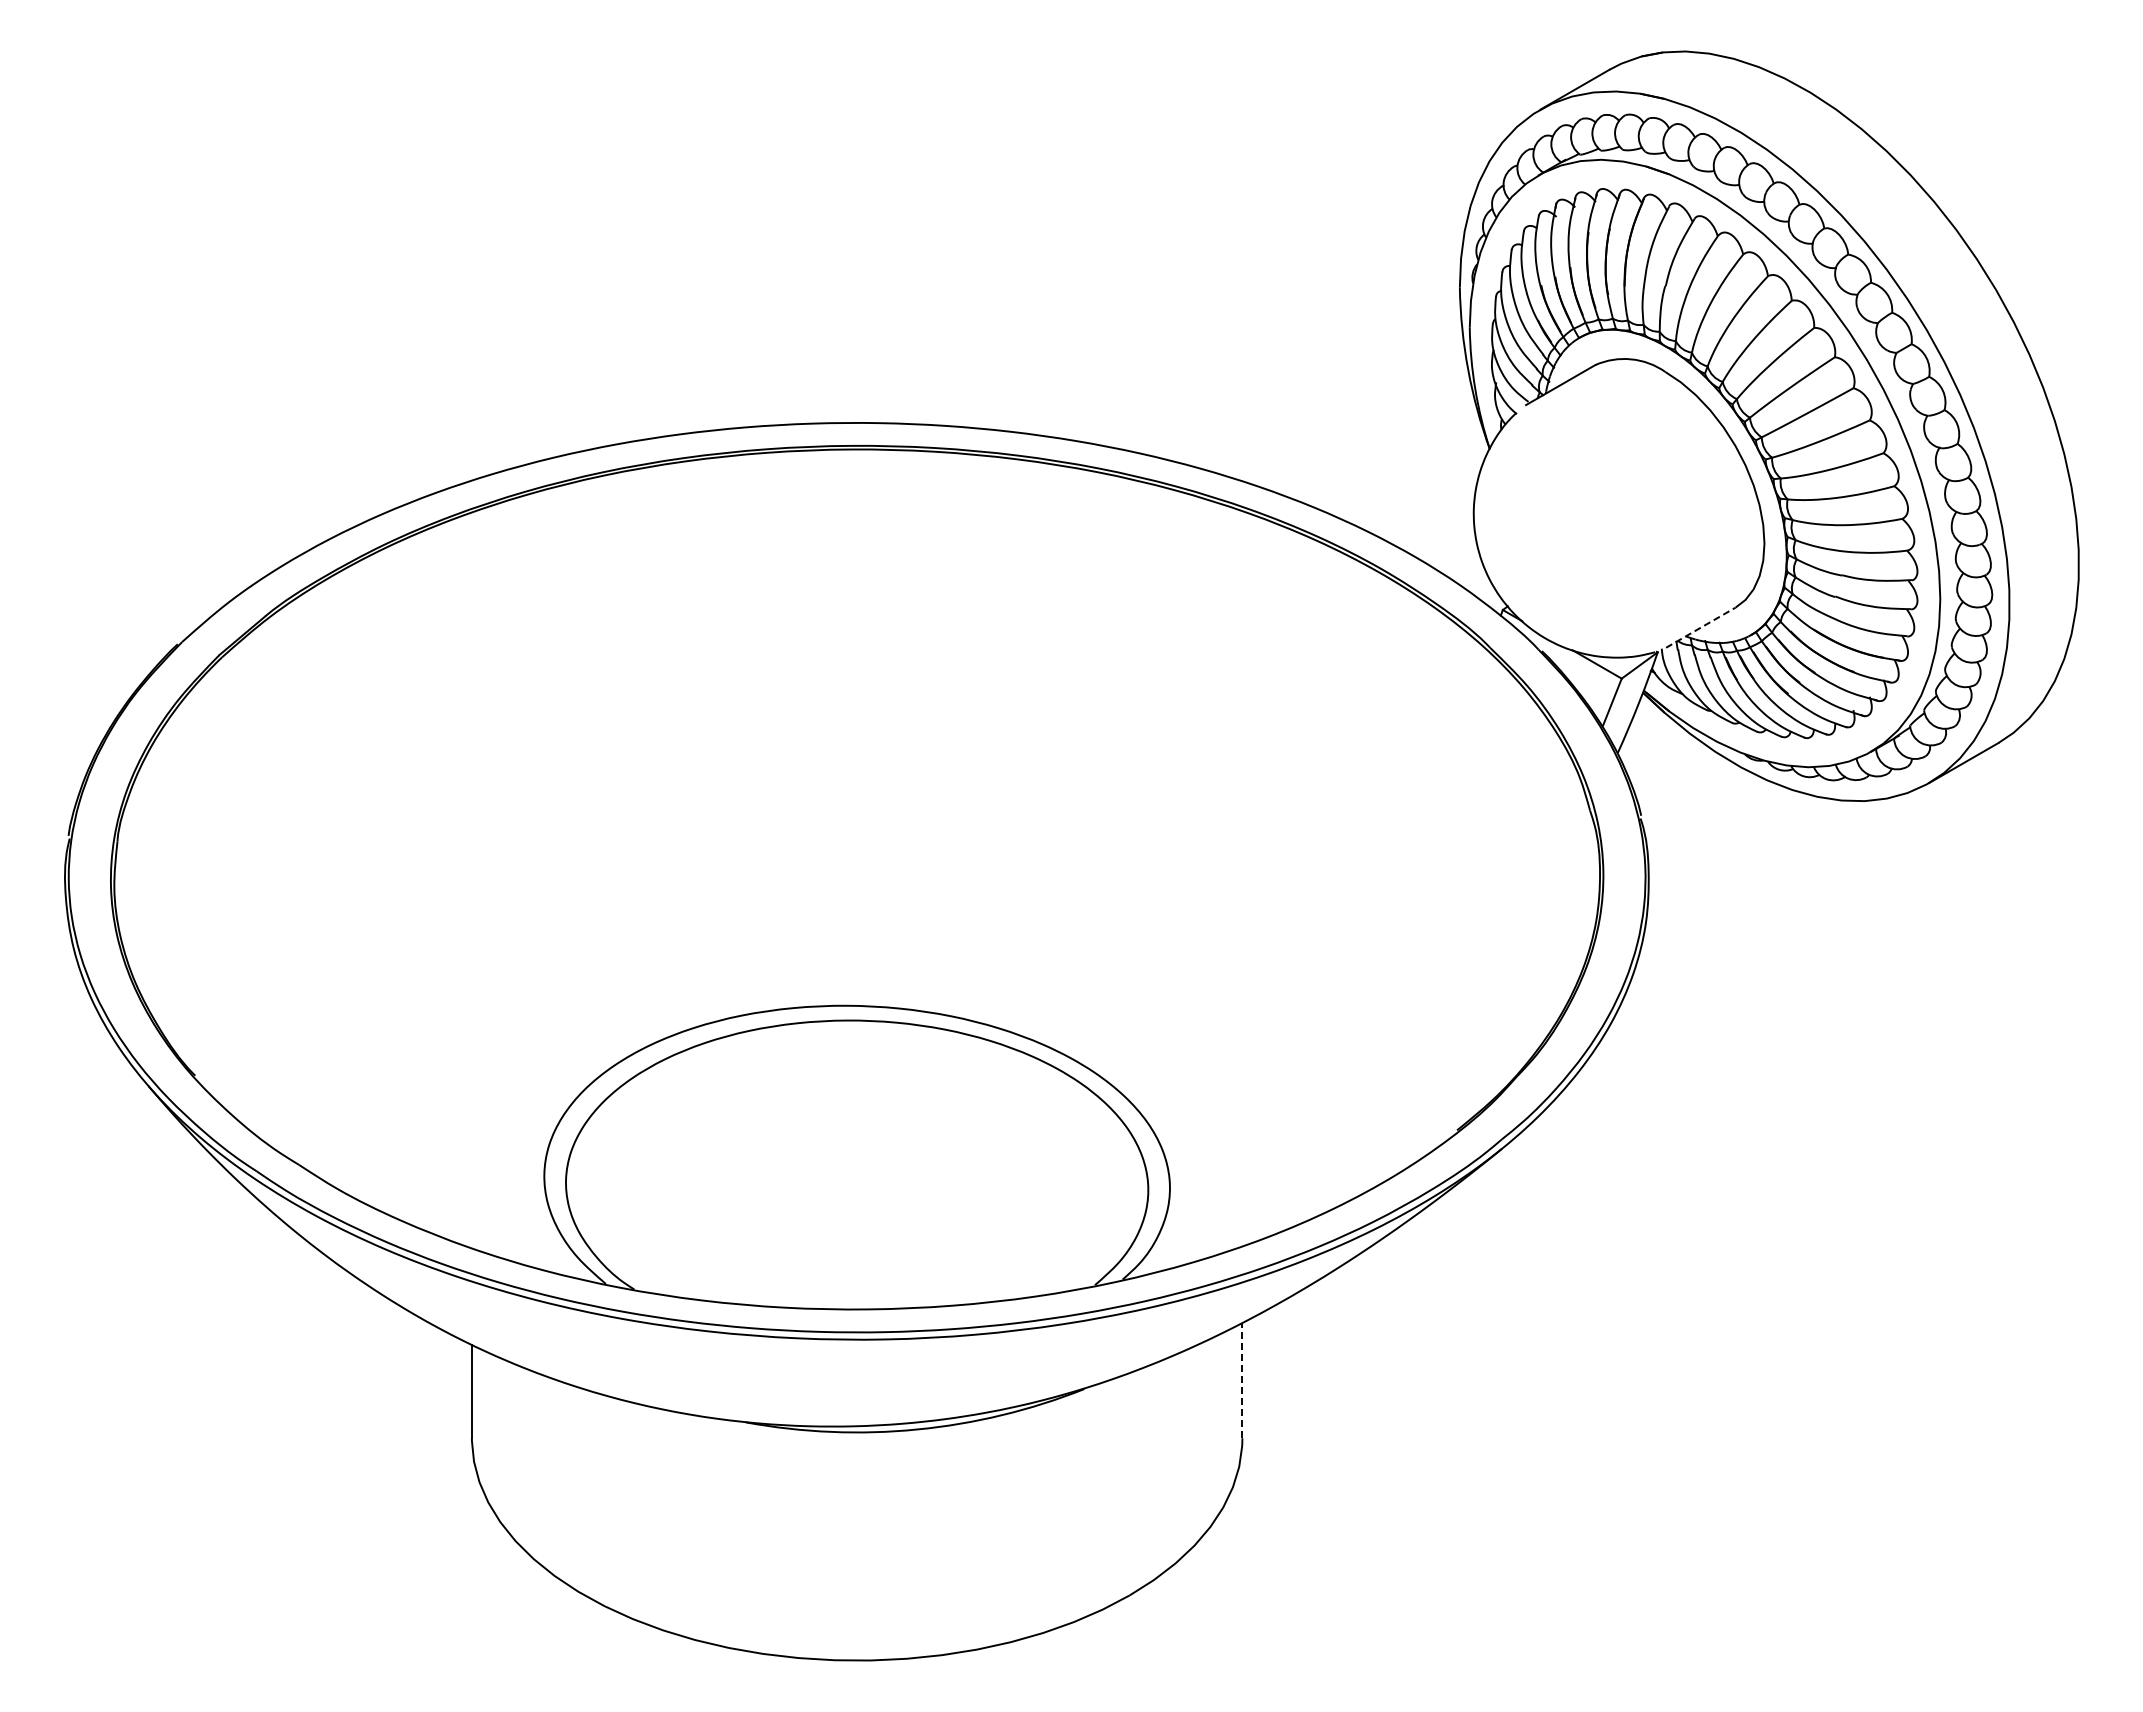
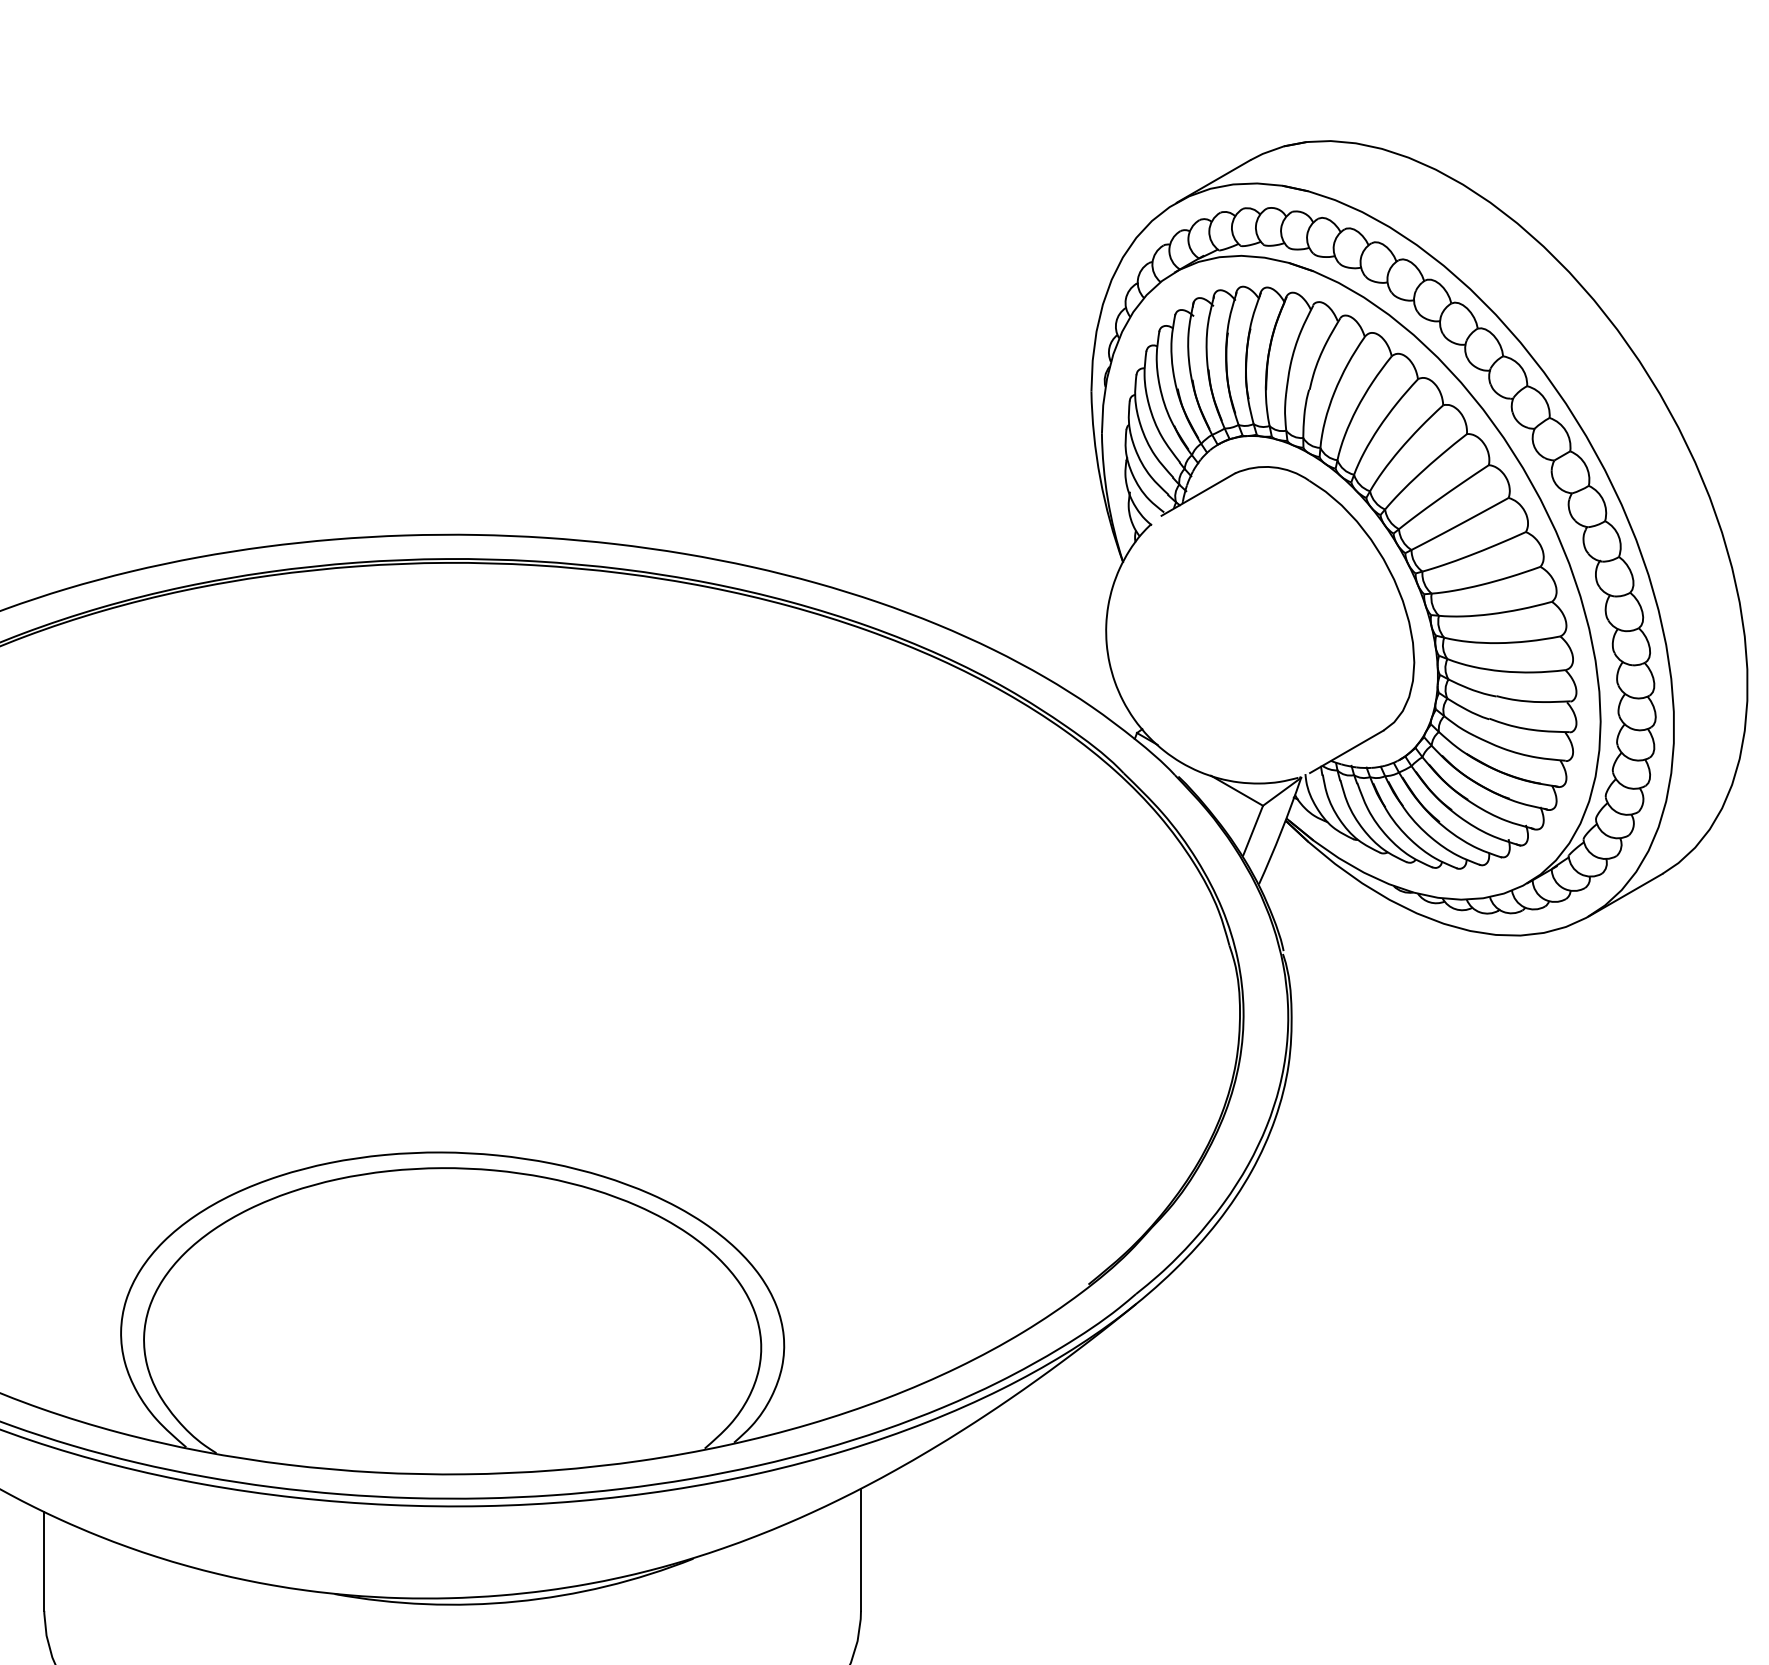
line: (1701, 627) -> (1347, 751), dashed -> solid
line: (1242, 1380) -> (861, 1549), dashed -> solid

